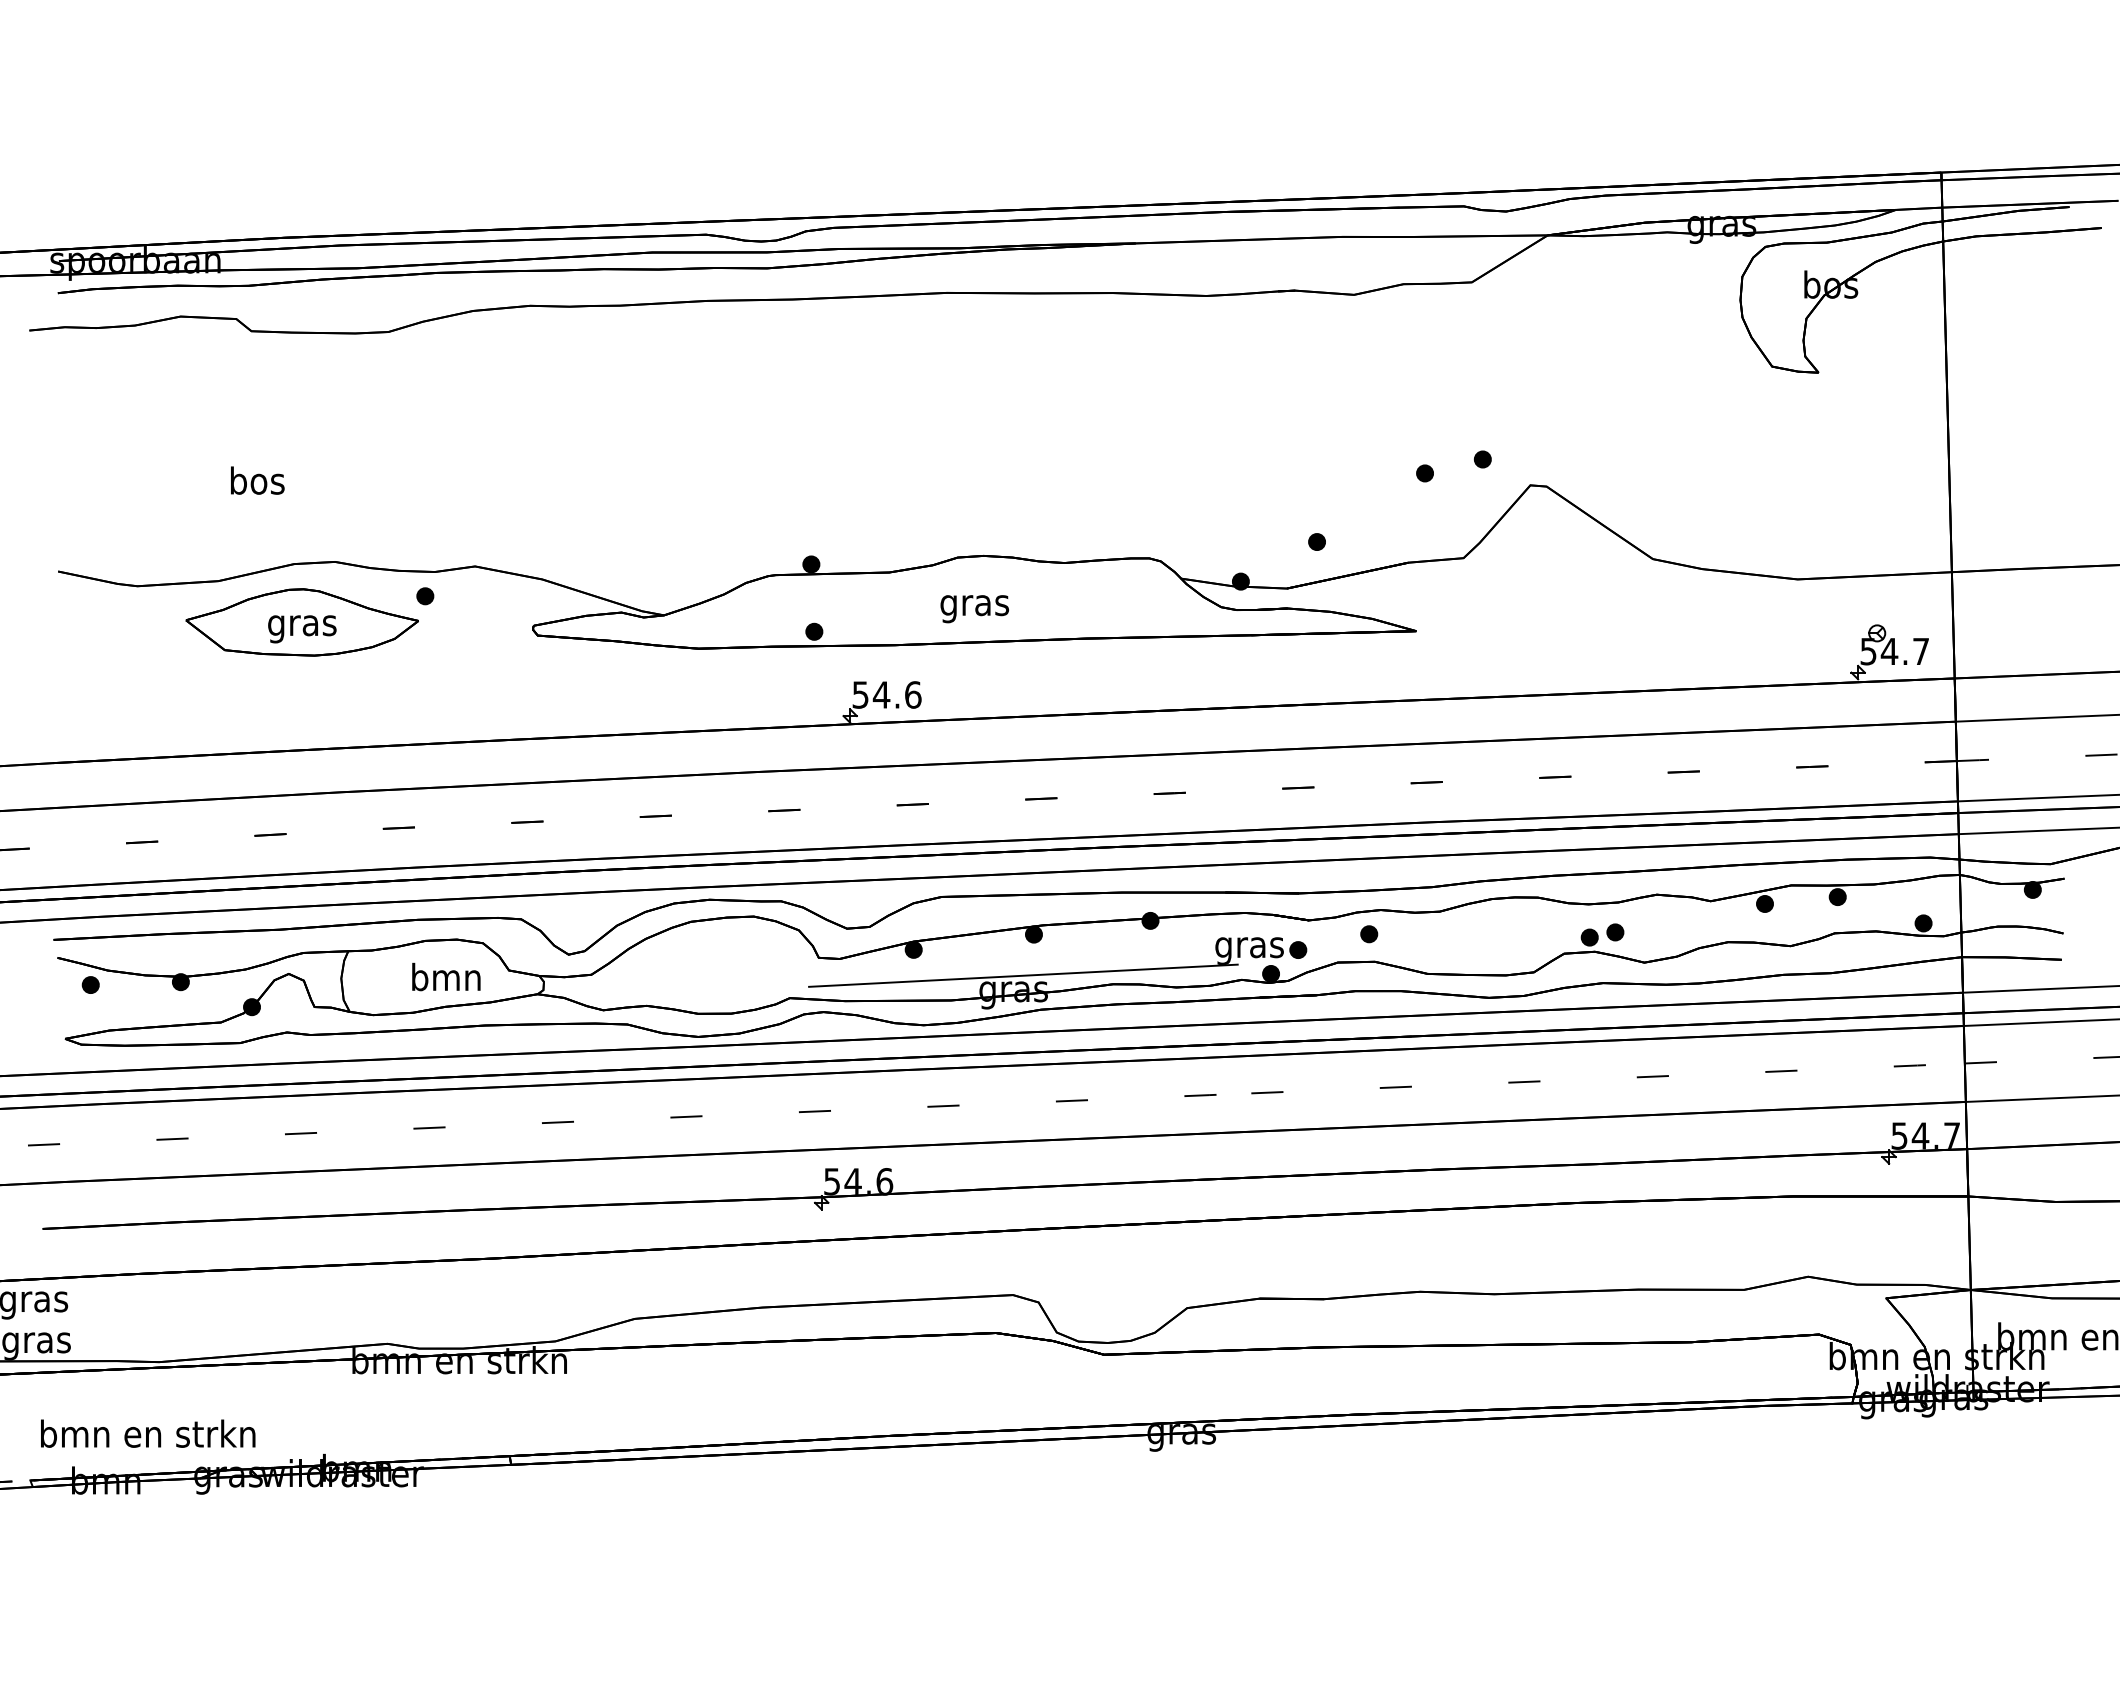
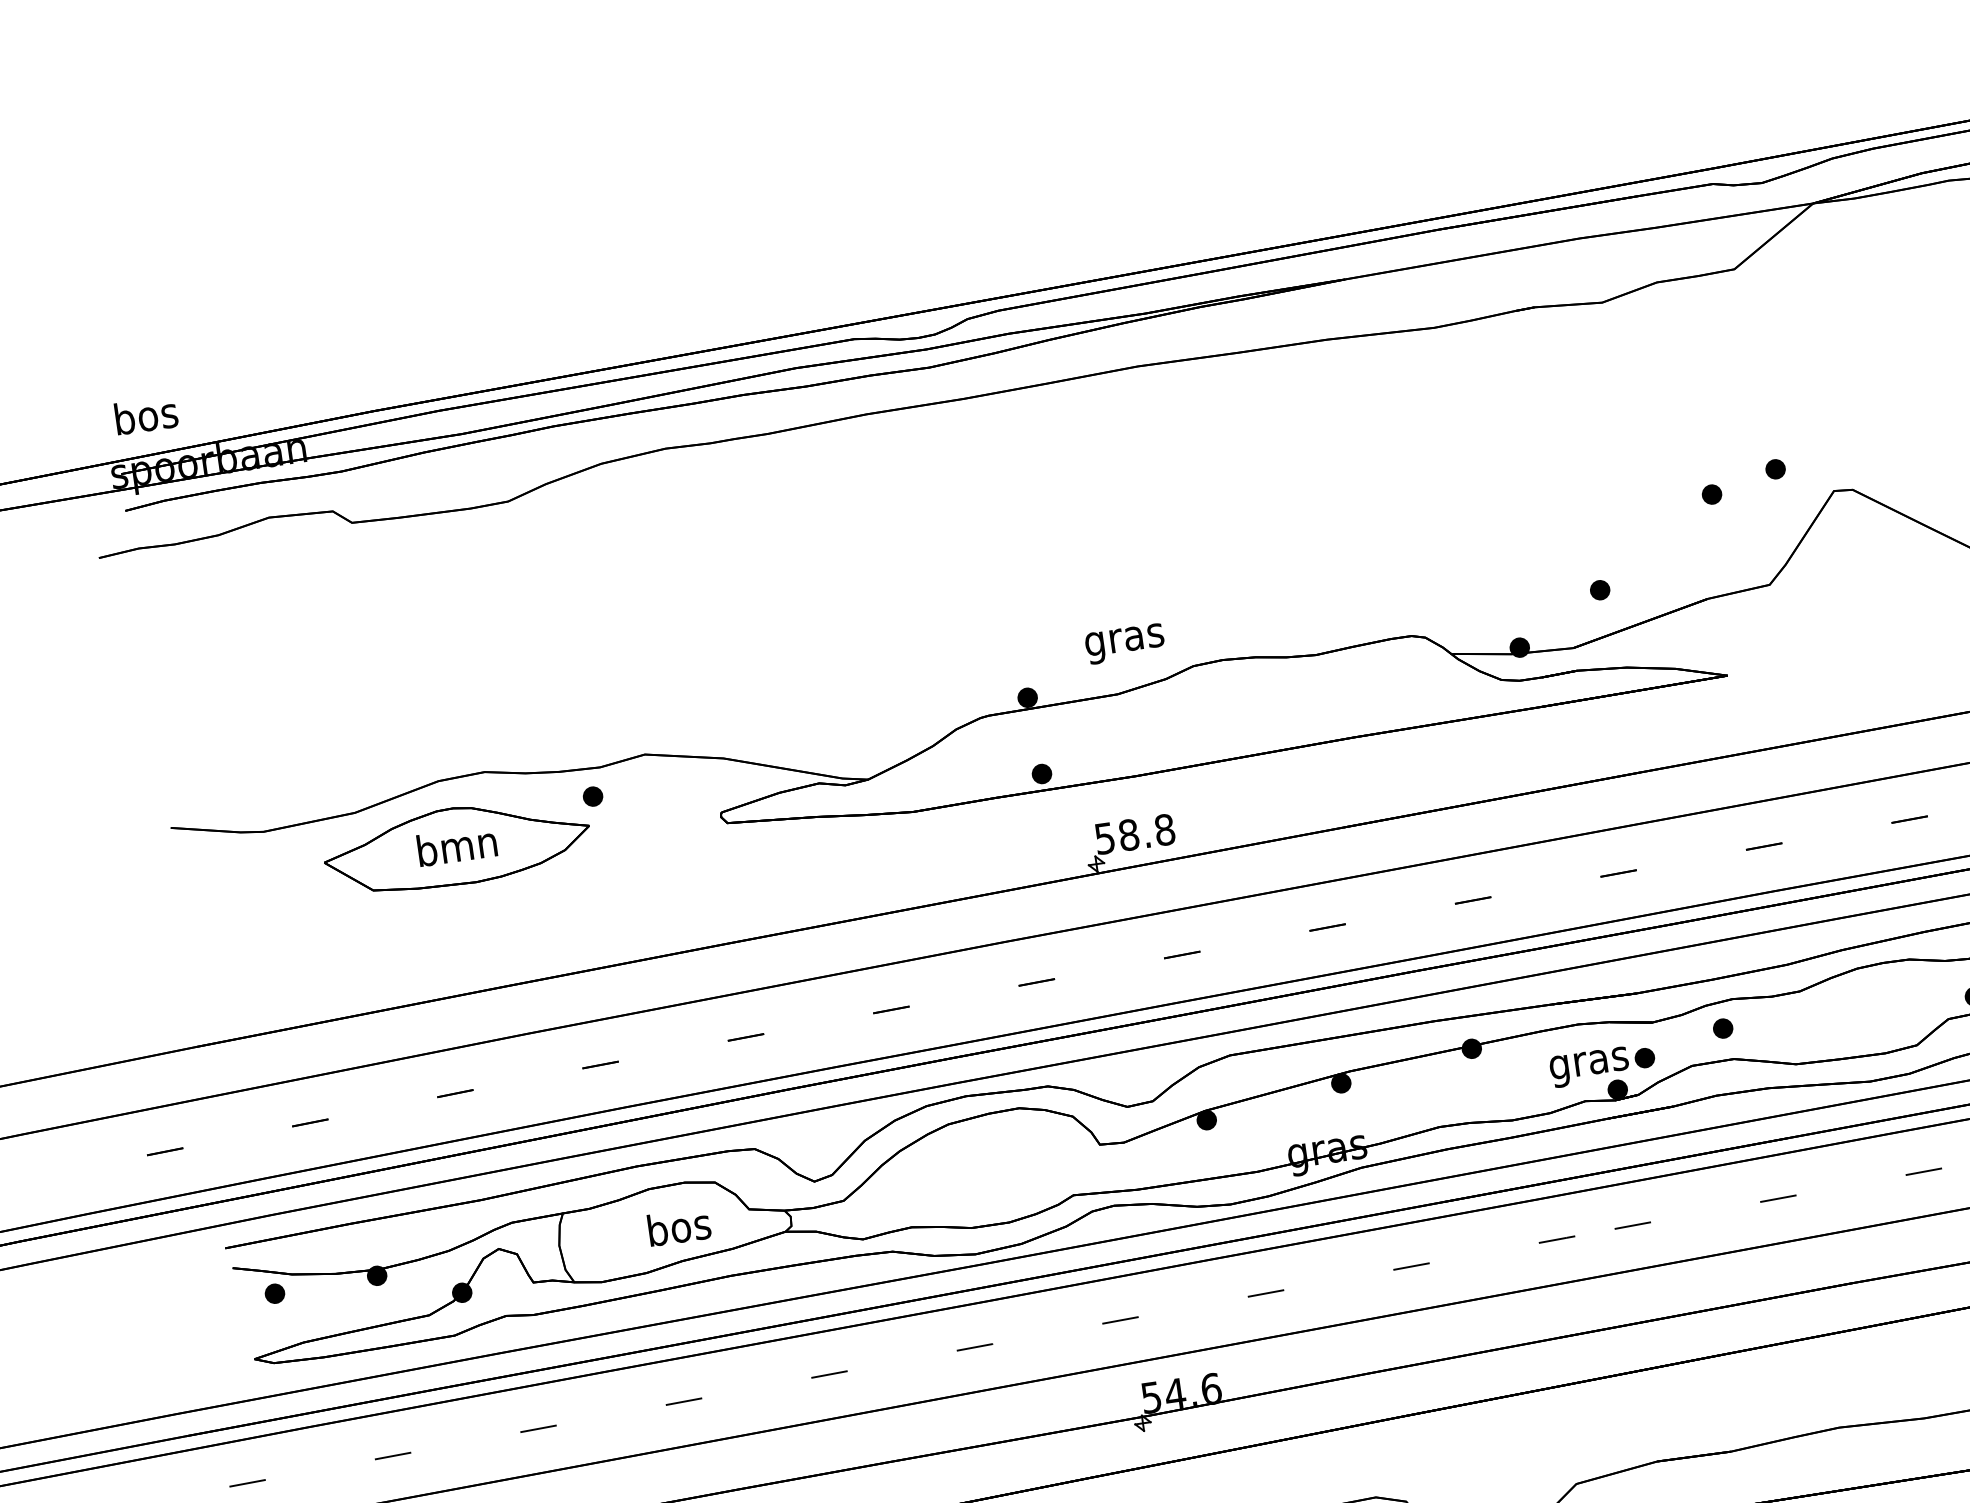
text: (257, 480) -> (146, 415), moved
text: (974, 609) -> (1124, 644), moved
text: (302, 625) -> (457, 849), gras -> bmn
text: (896, 694) -> (1145, 832), 54.6 -> 58.8
line: (1023, 975) -> (1335, 1131), removed
text: (446, 976) -> (678, 1226), bmn -> bos

